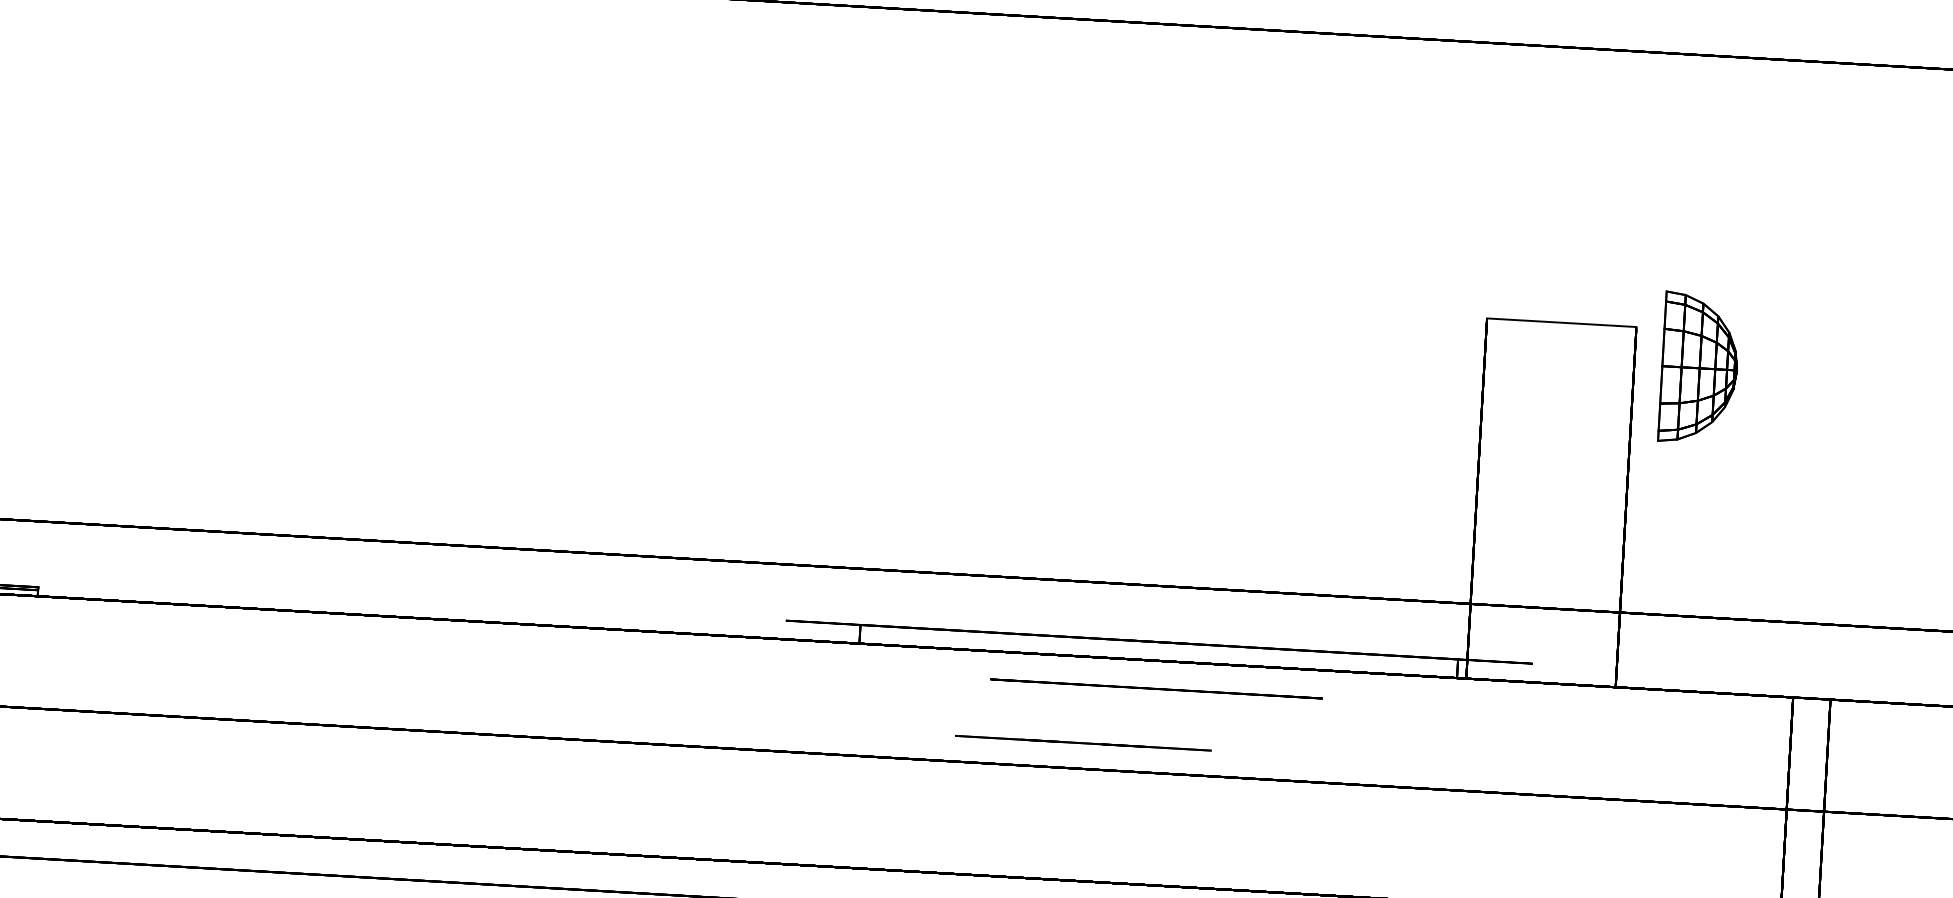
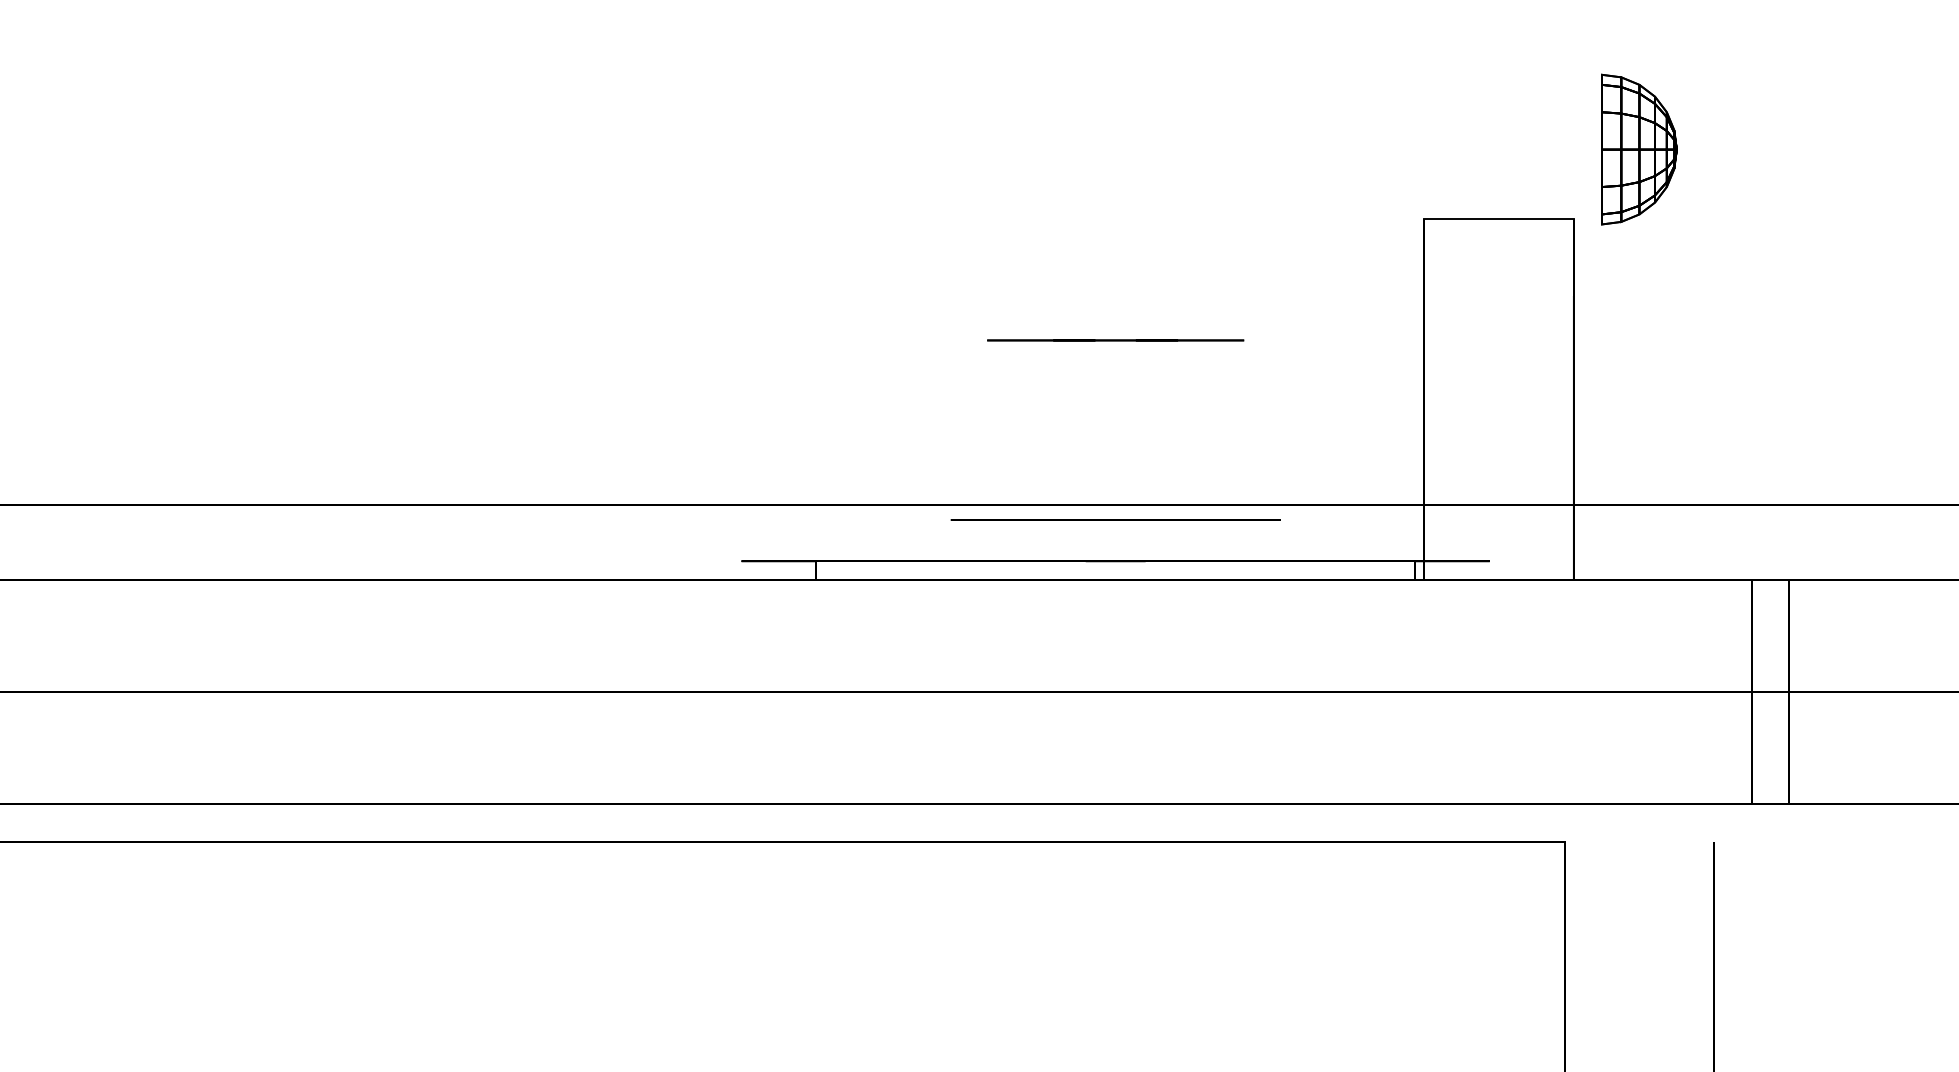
part: (1699, 368) -> (1639, 149), moved
line: (1156, 688) -> (1115, 519), moved
line: (1083, 743) -> (1115, 340), moved

